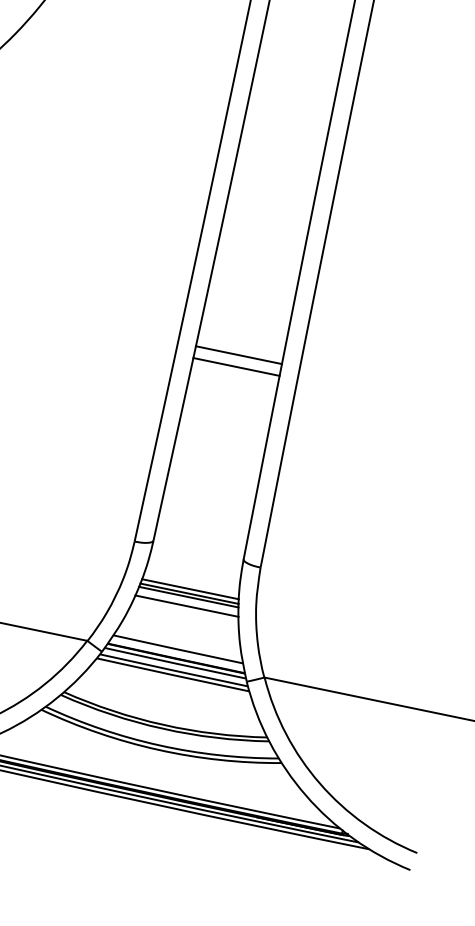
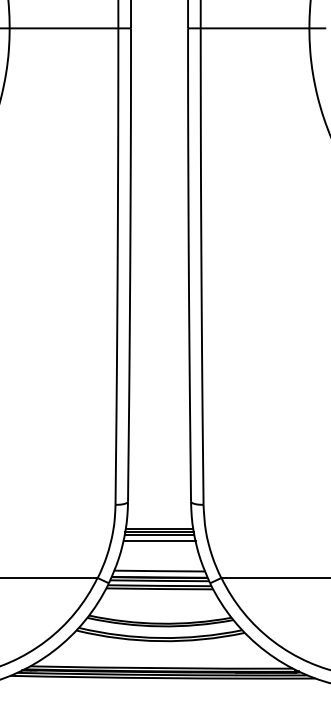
line: (238, 355) -> (159, 365), removed
line: (236, 366) -> (159, 373), removed

